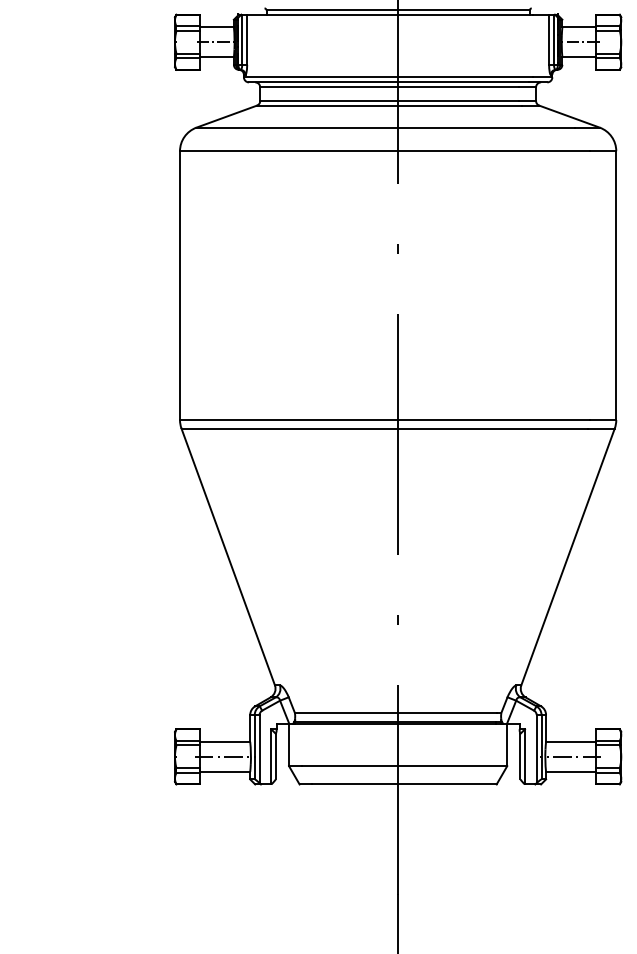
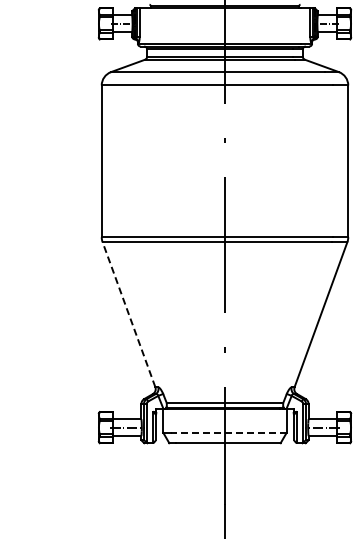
line: (227, 556) -> (128, 314), solid -> dashed
line: (404, 765) -> (228, 432), solid -> dashed

